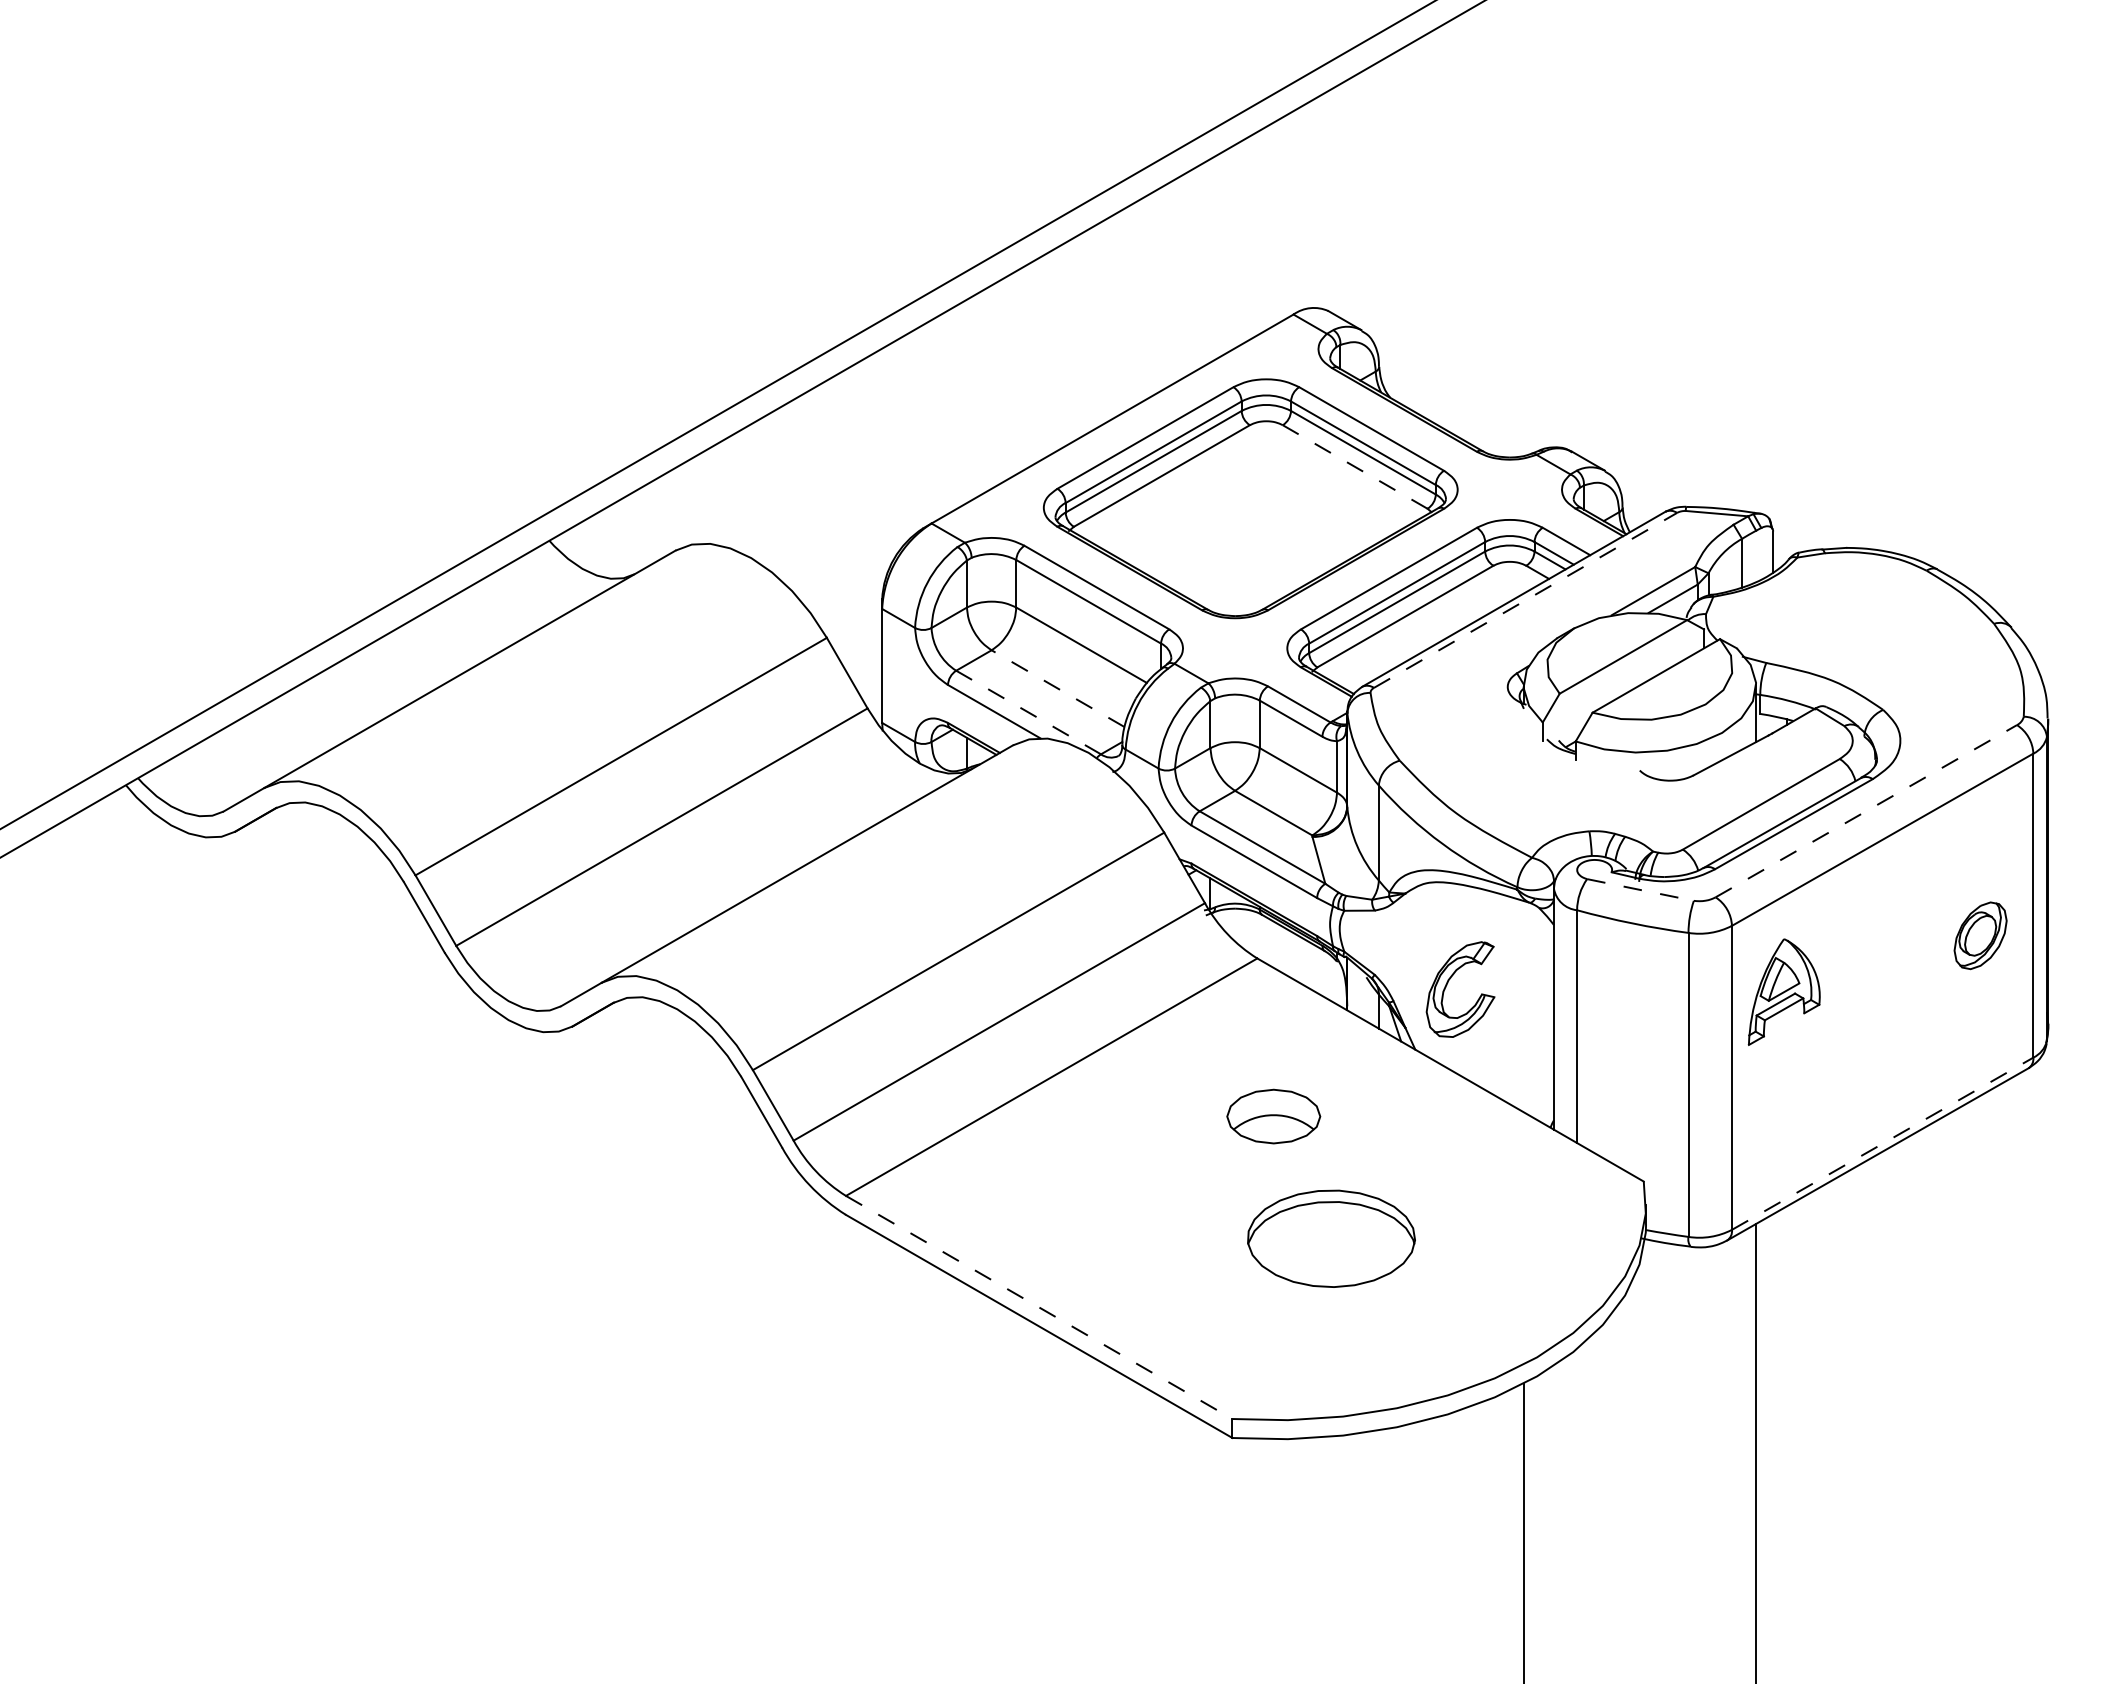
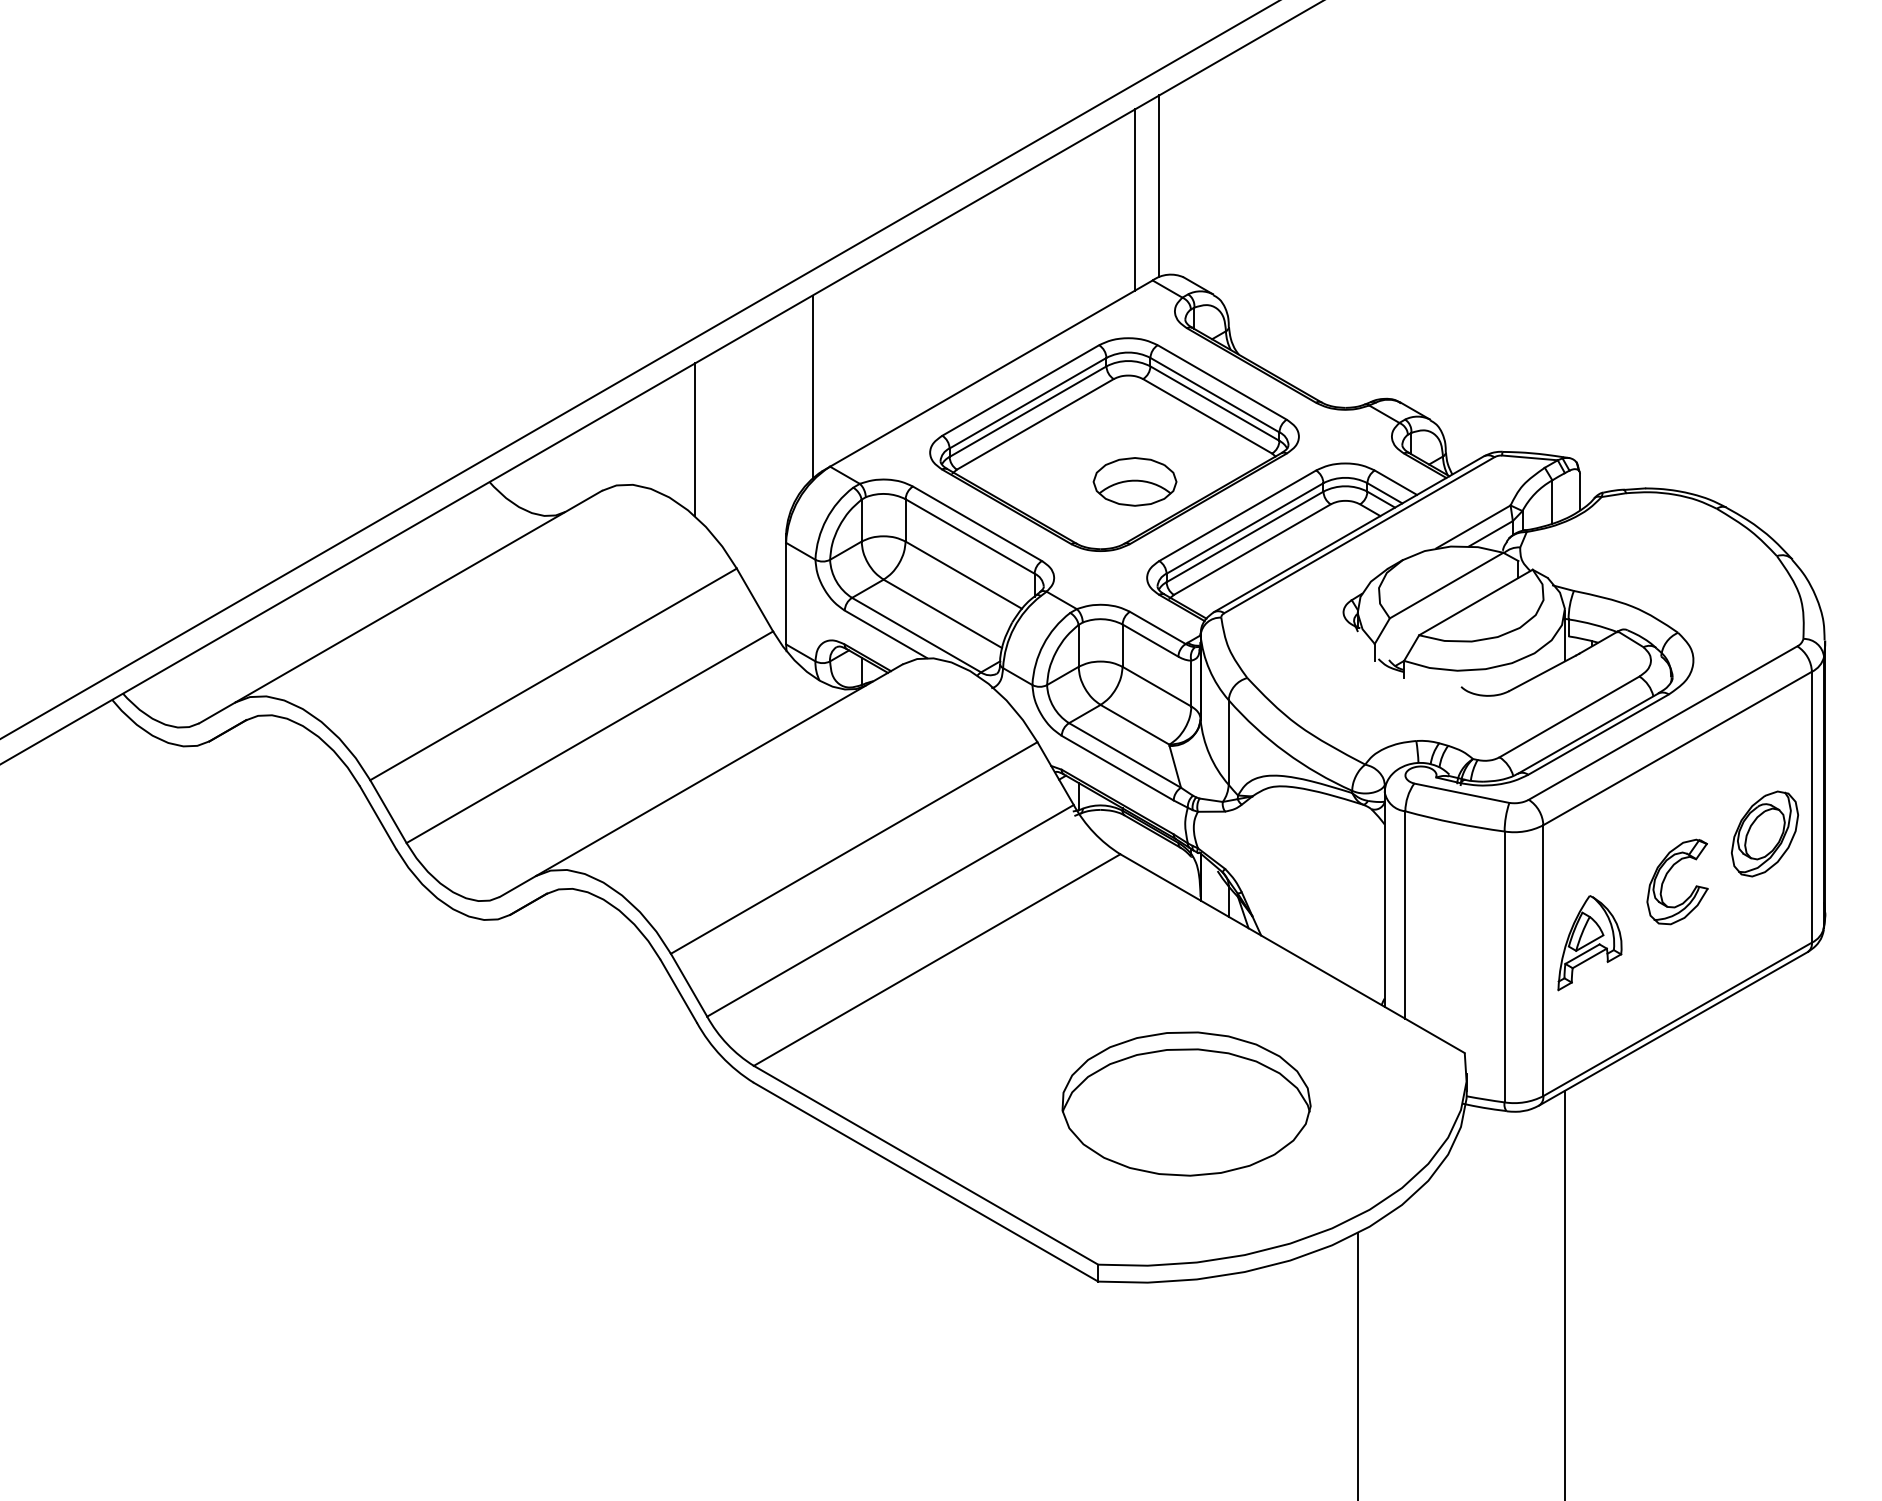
line: (1301, 208) -> (1159, 185), added
line: (1273, 223) -> (1134, 199), added
line: (911, 433) -> (812, 386), added
line: (1355, 467) -> (1207, 416), dashed -> solid
line: (780, 493) -> (695, 439), added
line: (1525, 600) -> (1359, 535), dashed -> solid
line: (1058, 688) -> (943, 613), dashed -> solid
line: (1028, 712) -> (916, 635), dashed -> solid
line: (1866, 811) -> (1663, 723), dashed -> solid
line: (1641, 890) -> (1462, 793), dashed -> solid
part: (1980, 935) -> (1764, 833), size x1.43
part: (1448, 983) -> (1666, 876), moved
part: (1783, 991) -> (1589, 942), moved
part: (1273, 1116) -> (1134, 481), moved
line: (1882, 1143) -> (1677, 1019), dashed -> solid
part: (1331, 1238) -> (1186, 1103), size x1.67
line: (1039, 1307) -> (926, 1165), dashed -> solid

